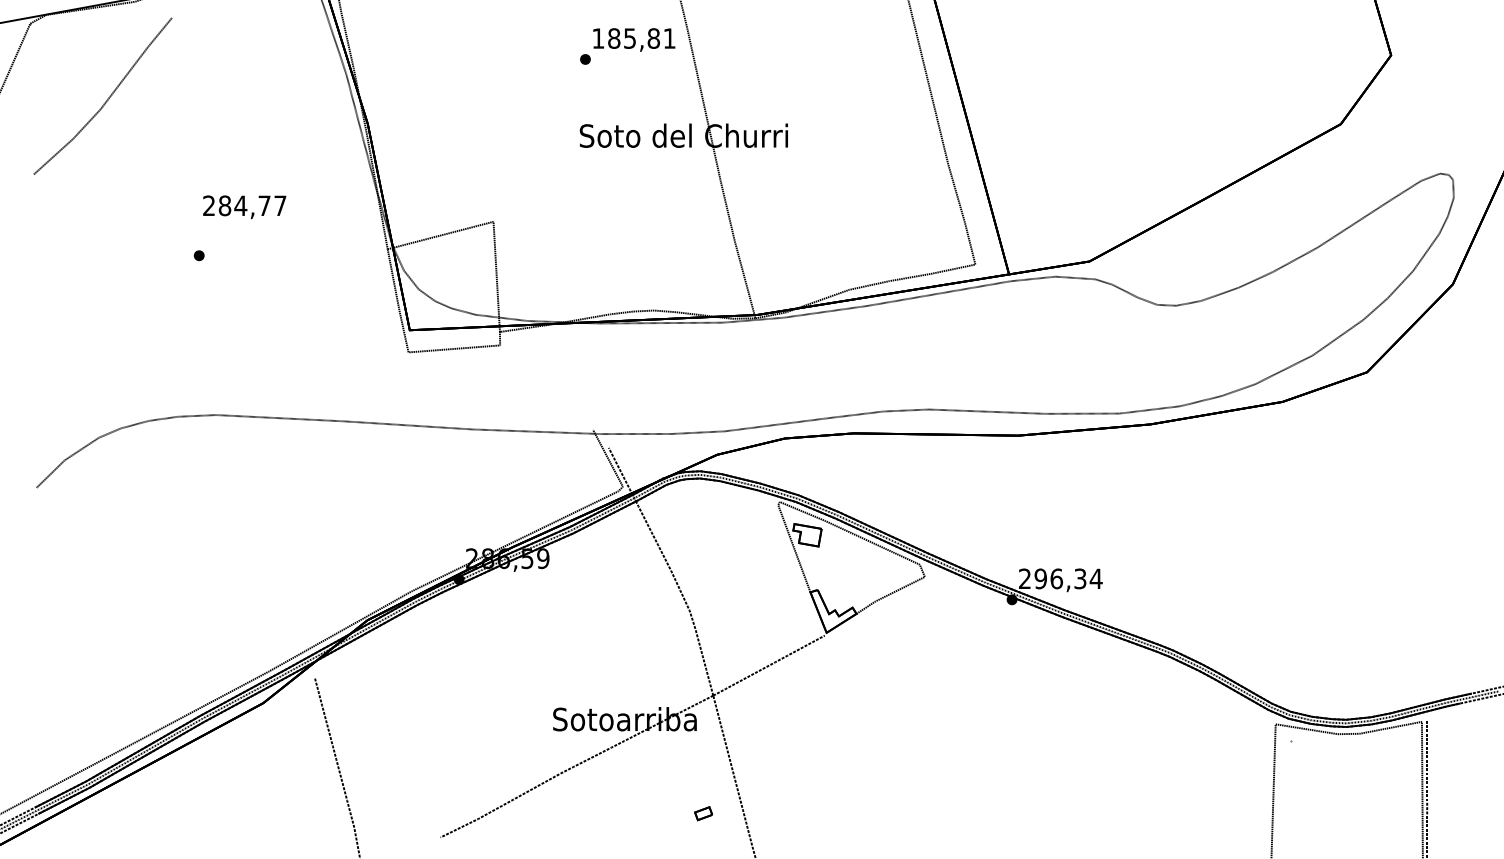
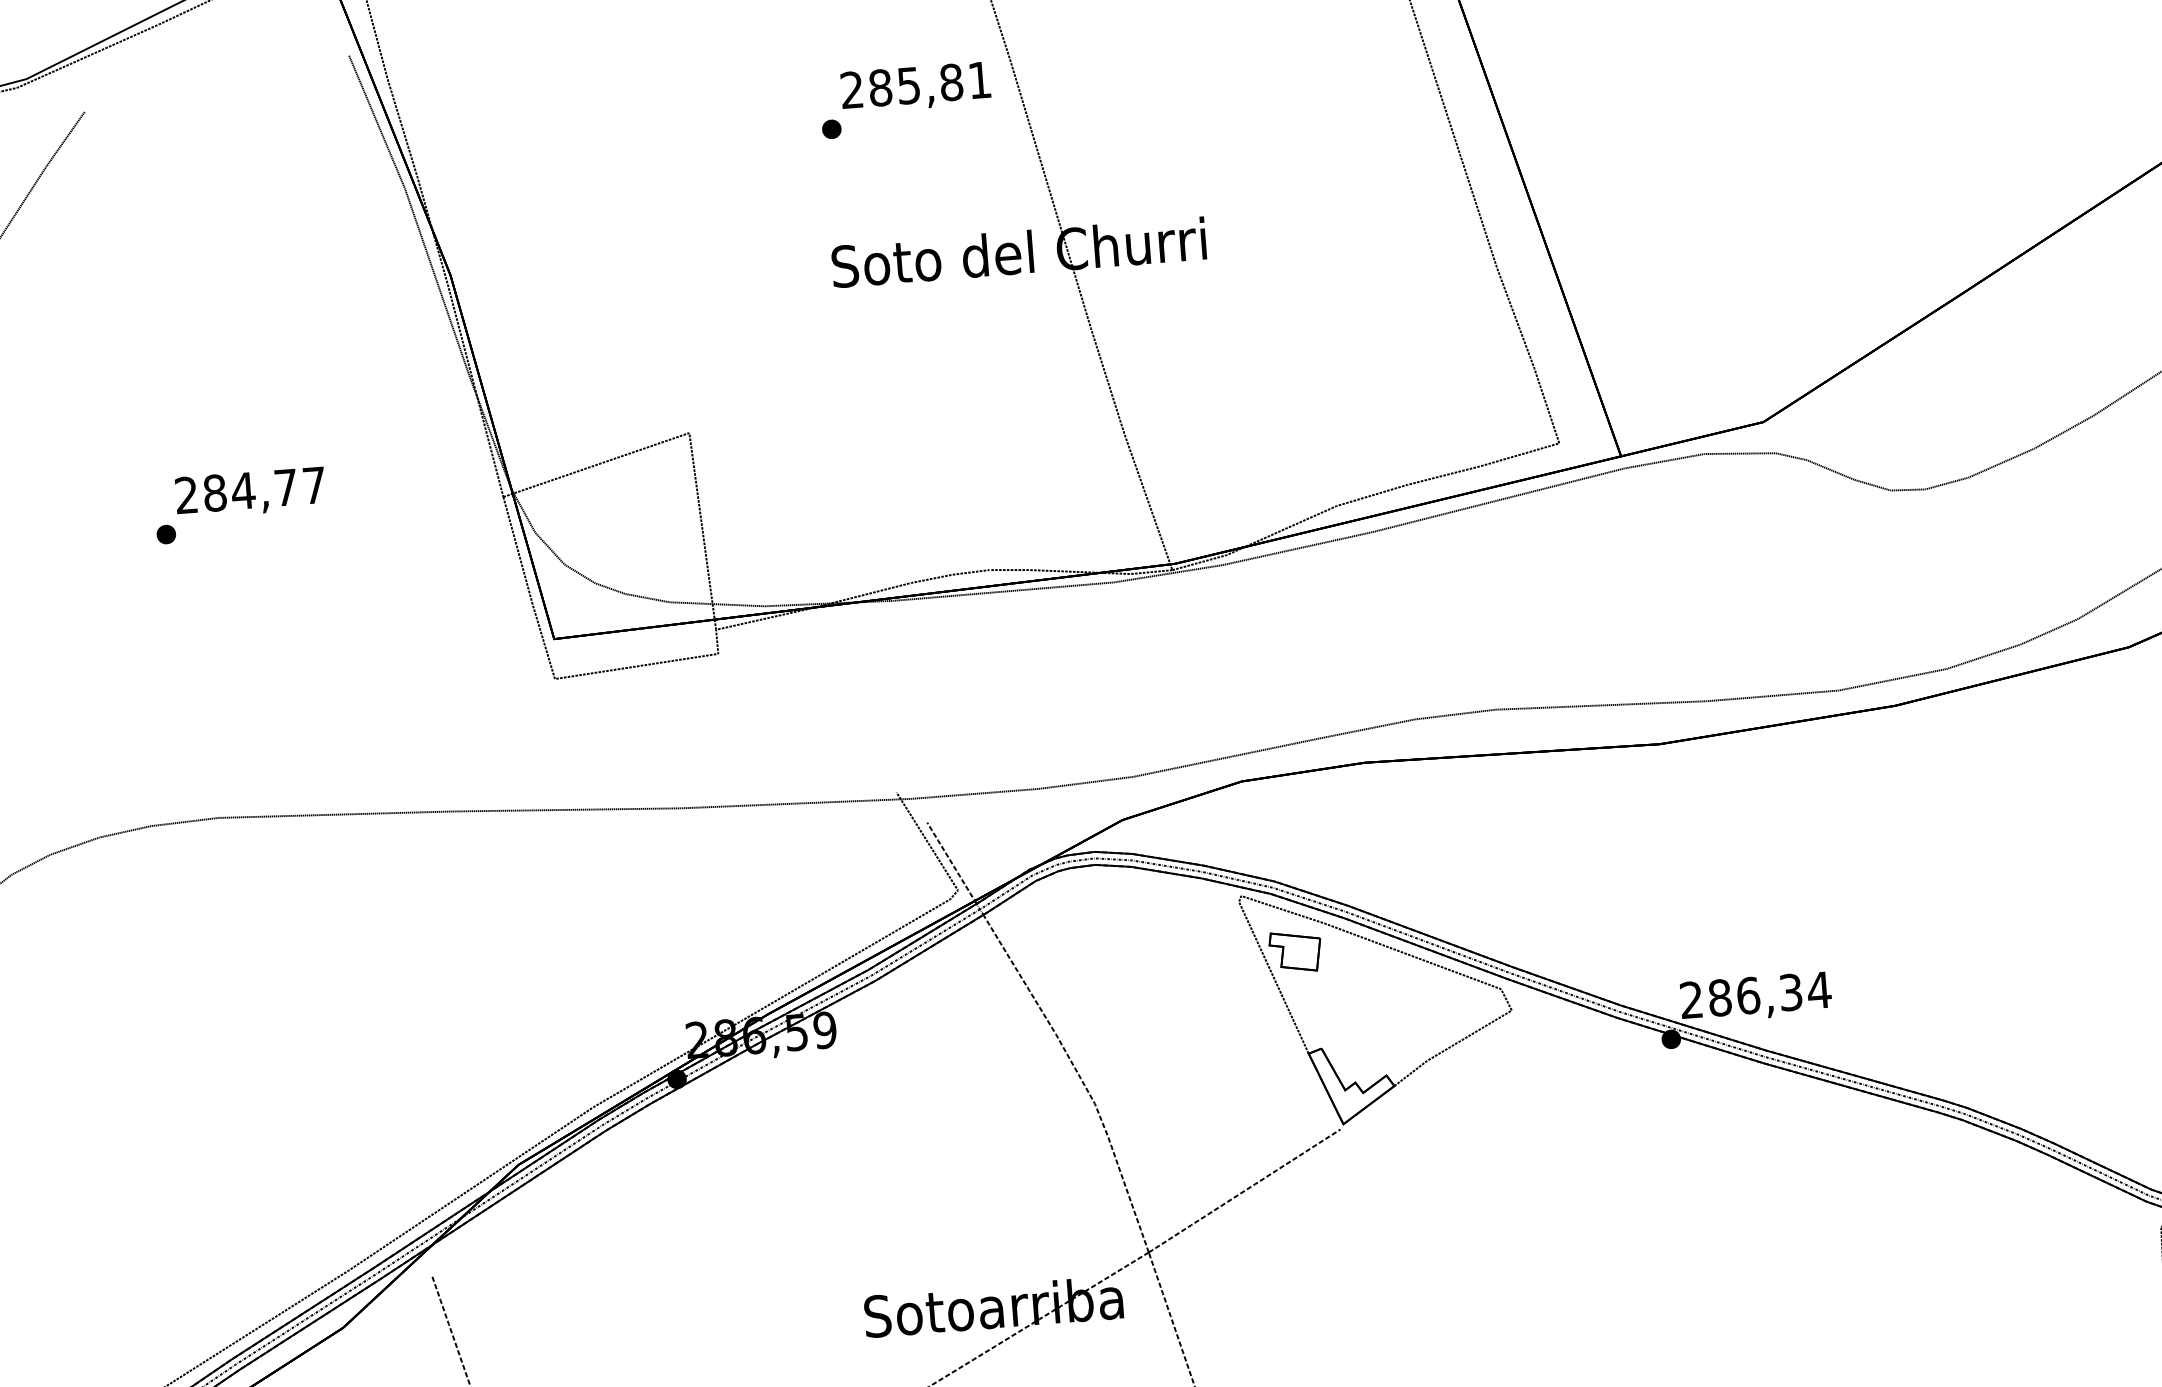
text: (598, 38) -> (852, 89), 185,81 -> 285,81
text: (244, 207) -> (250, 493), moved
text: (1040, 578) -> (1719, 997), 296,34 -> 286,34

